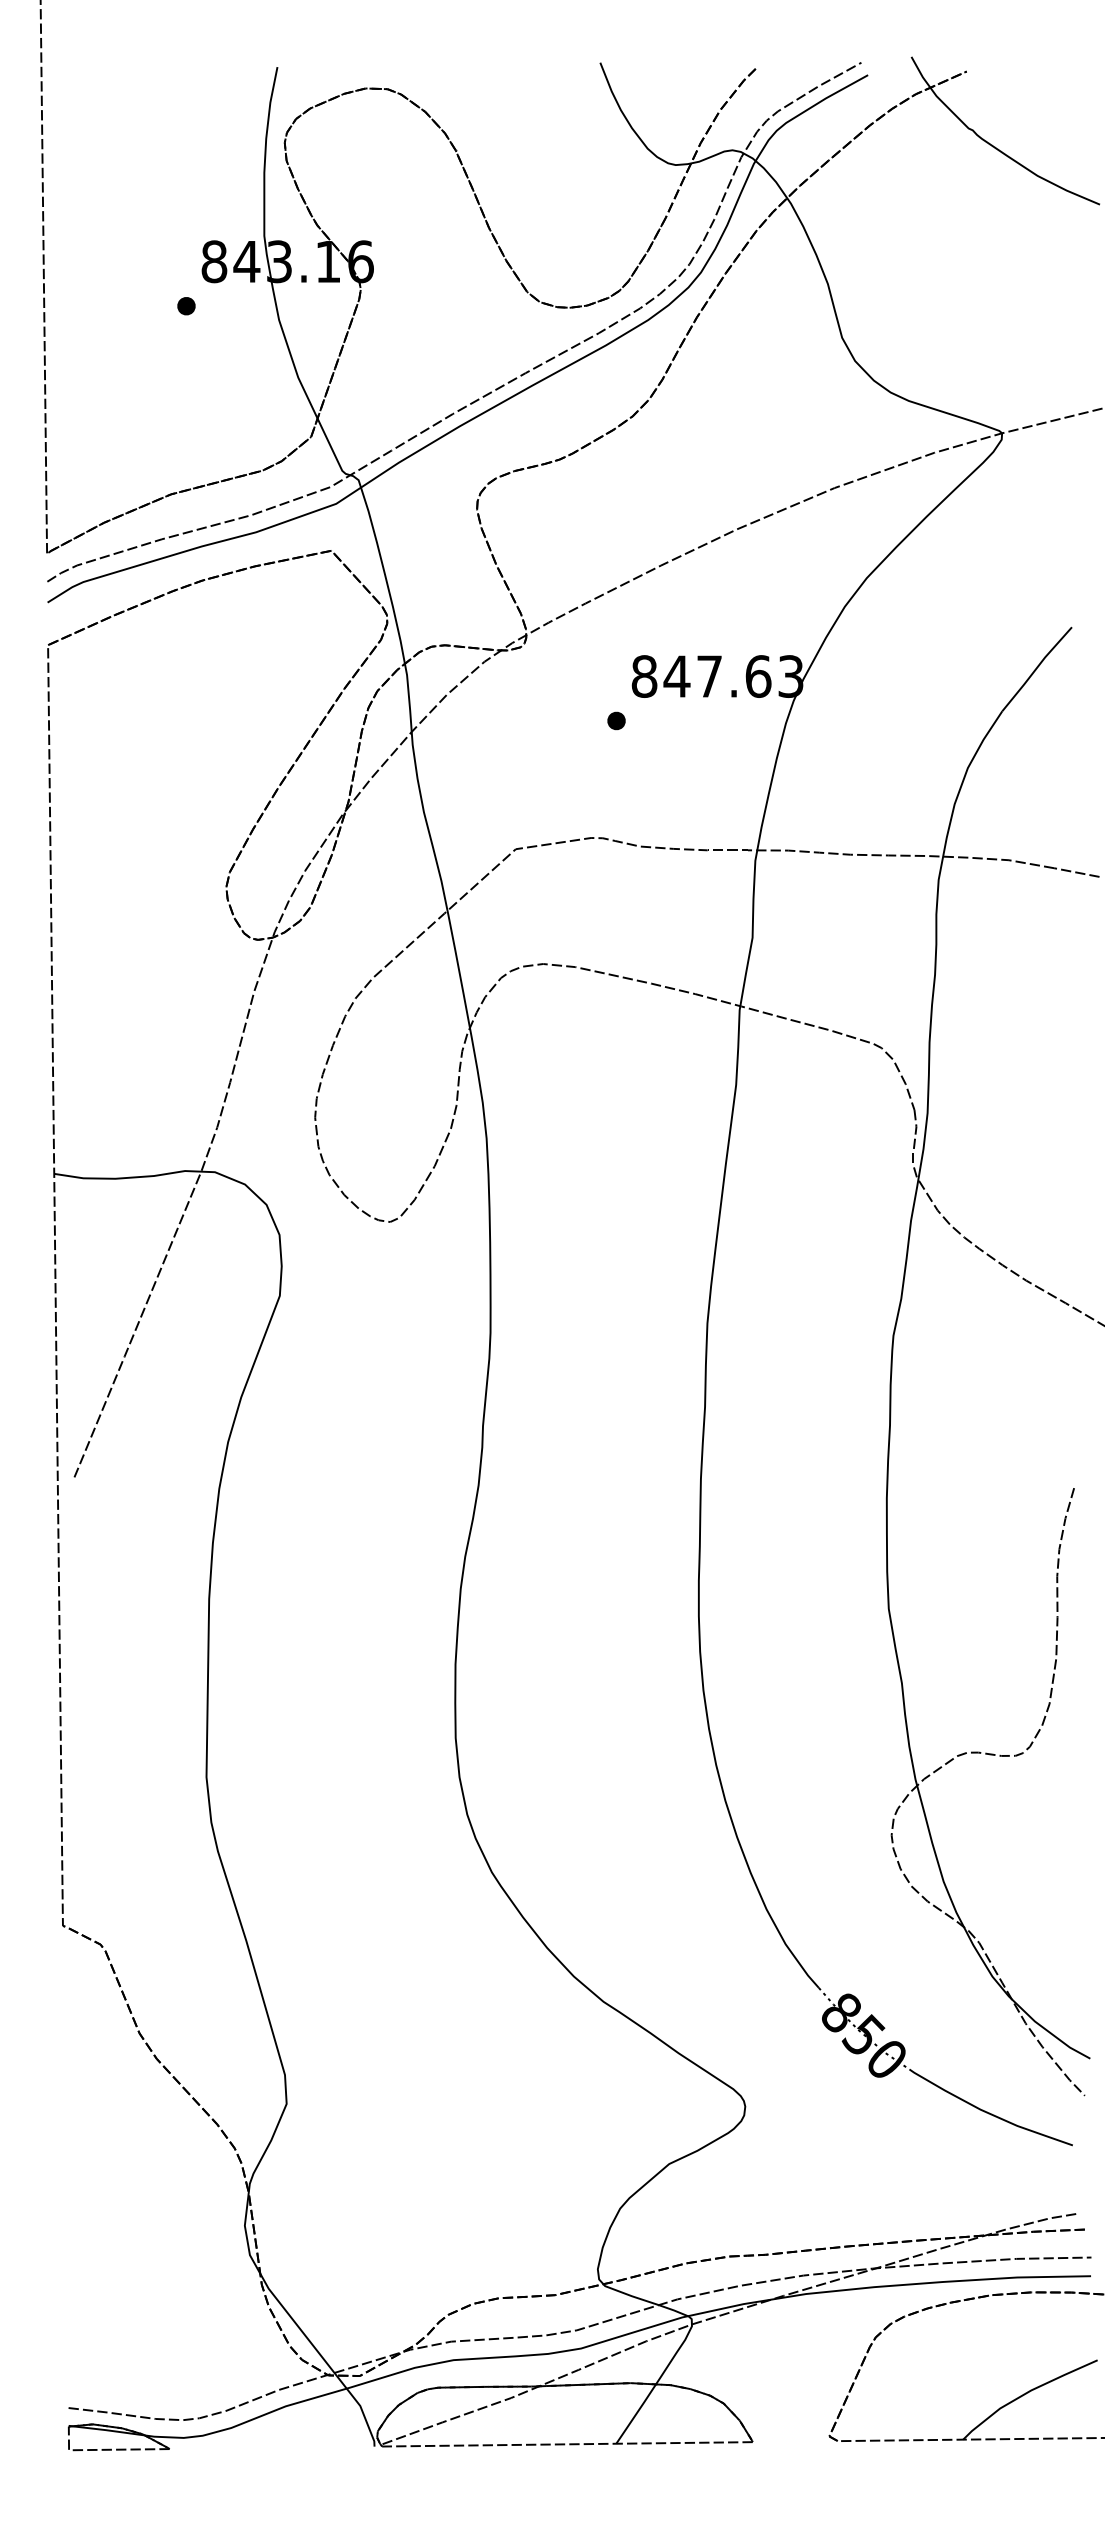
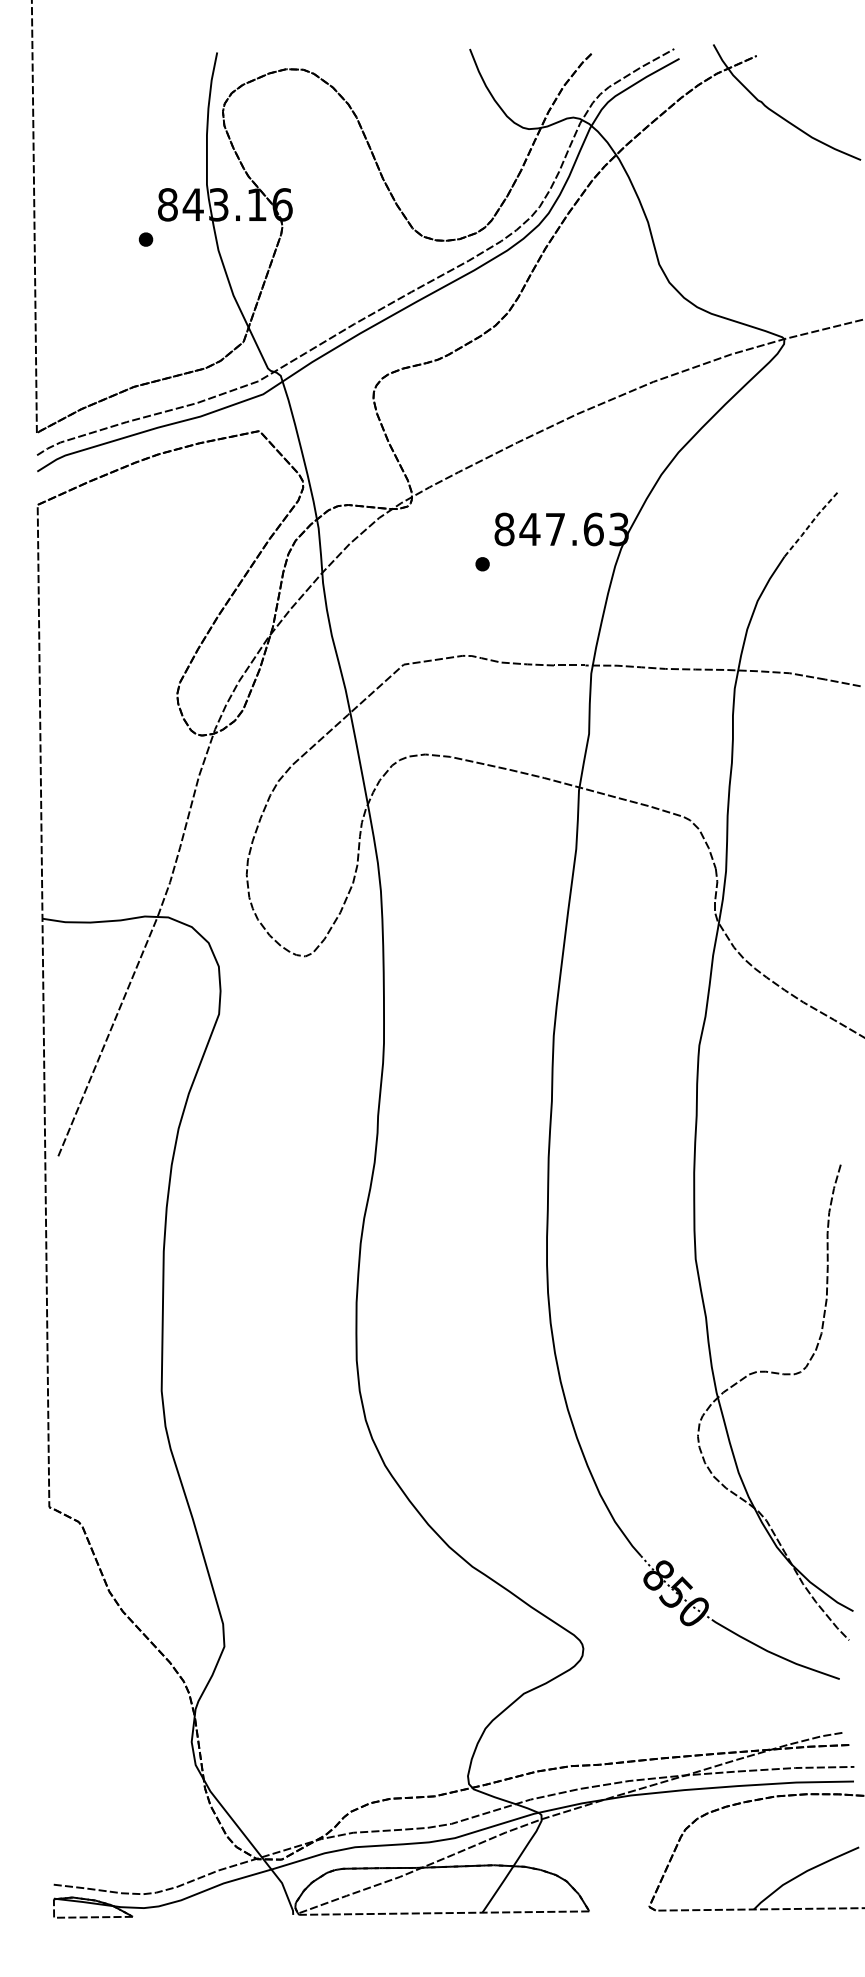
line: (1036, 668) -> (811, 523), solid -> dashed

